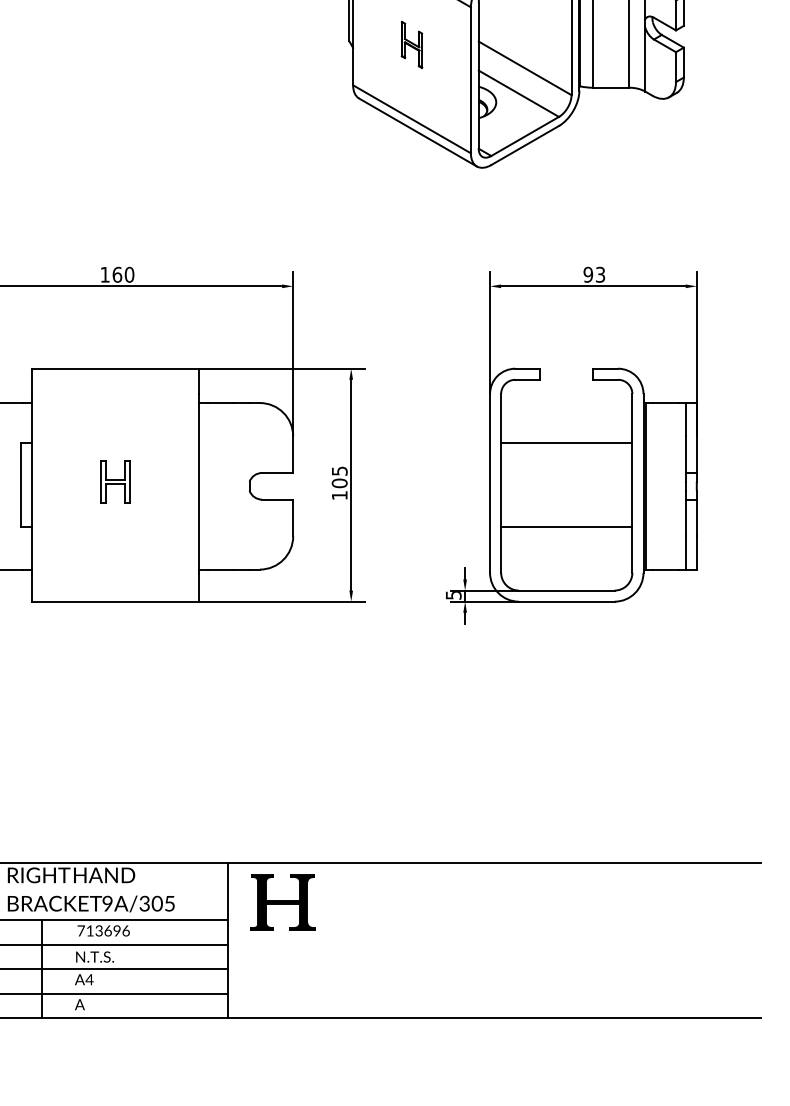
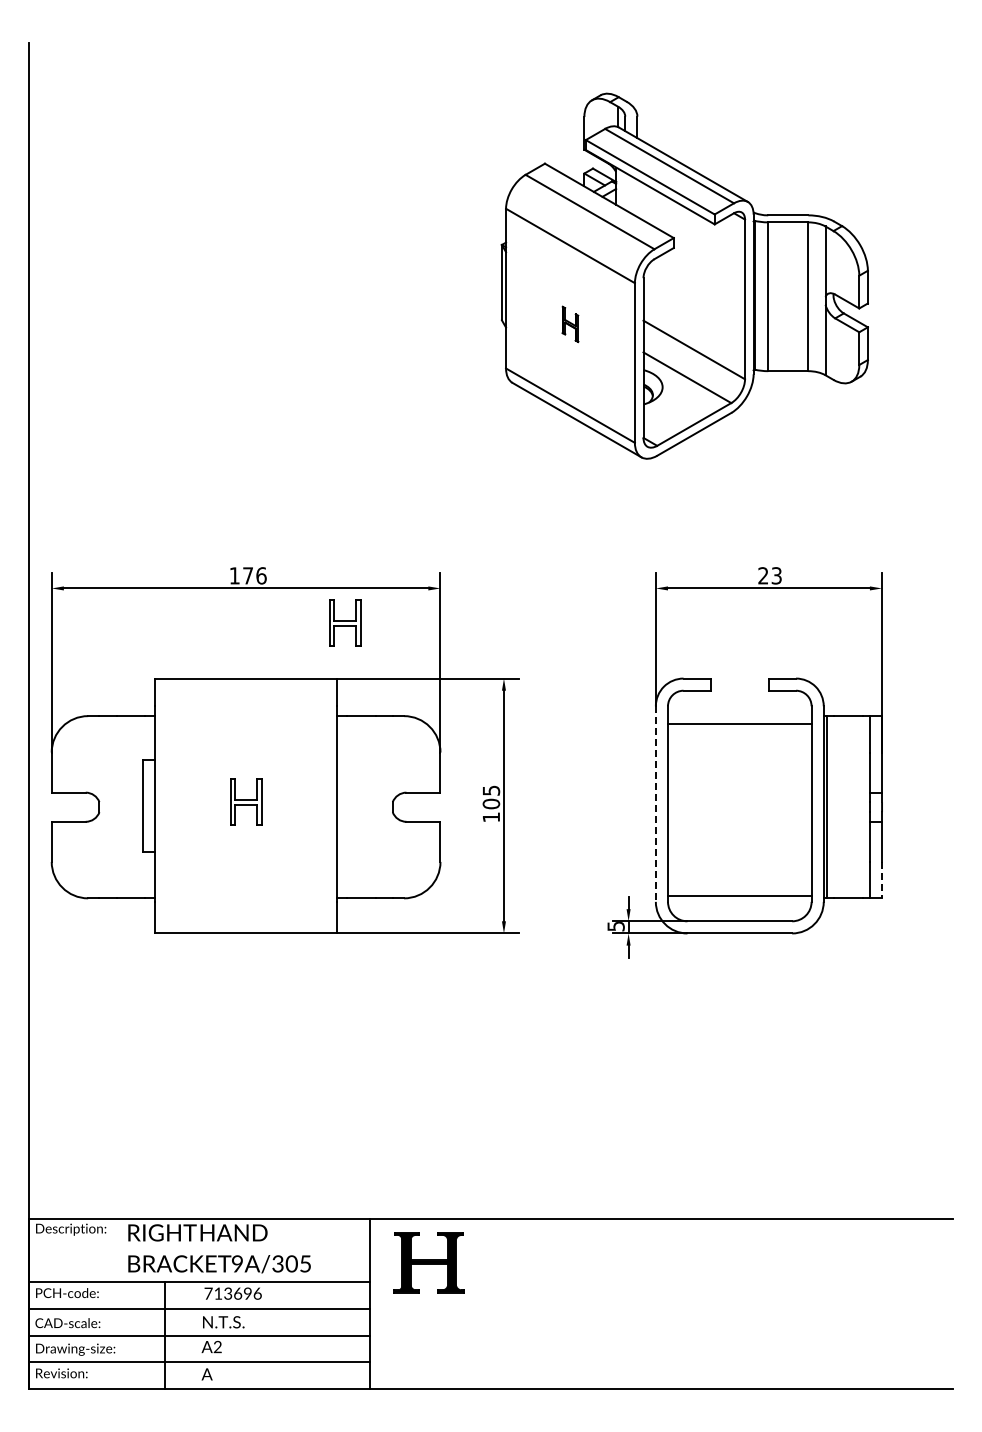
part: (412, 45) -> (570, 324), size x0.7
text: (123, 274) -> (254, 575), 160 -> 176
text: (588, 274) -> (763, 575), 93 -> 23
part: (206, 317) -> (345, 622), added
line: (566, 442) -> (739, 723), moved
line: (489, 483) -> (655, 804), solid -> dashed
line: (566, 527) -> (739, 896), moved
line: (697, 553) -> (882, 880), solid -> dashed
text: (89, 979) -> (217, 1346), A4 -> A2

